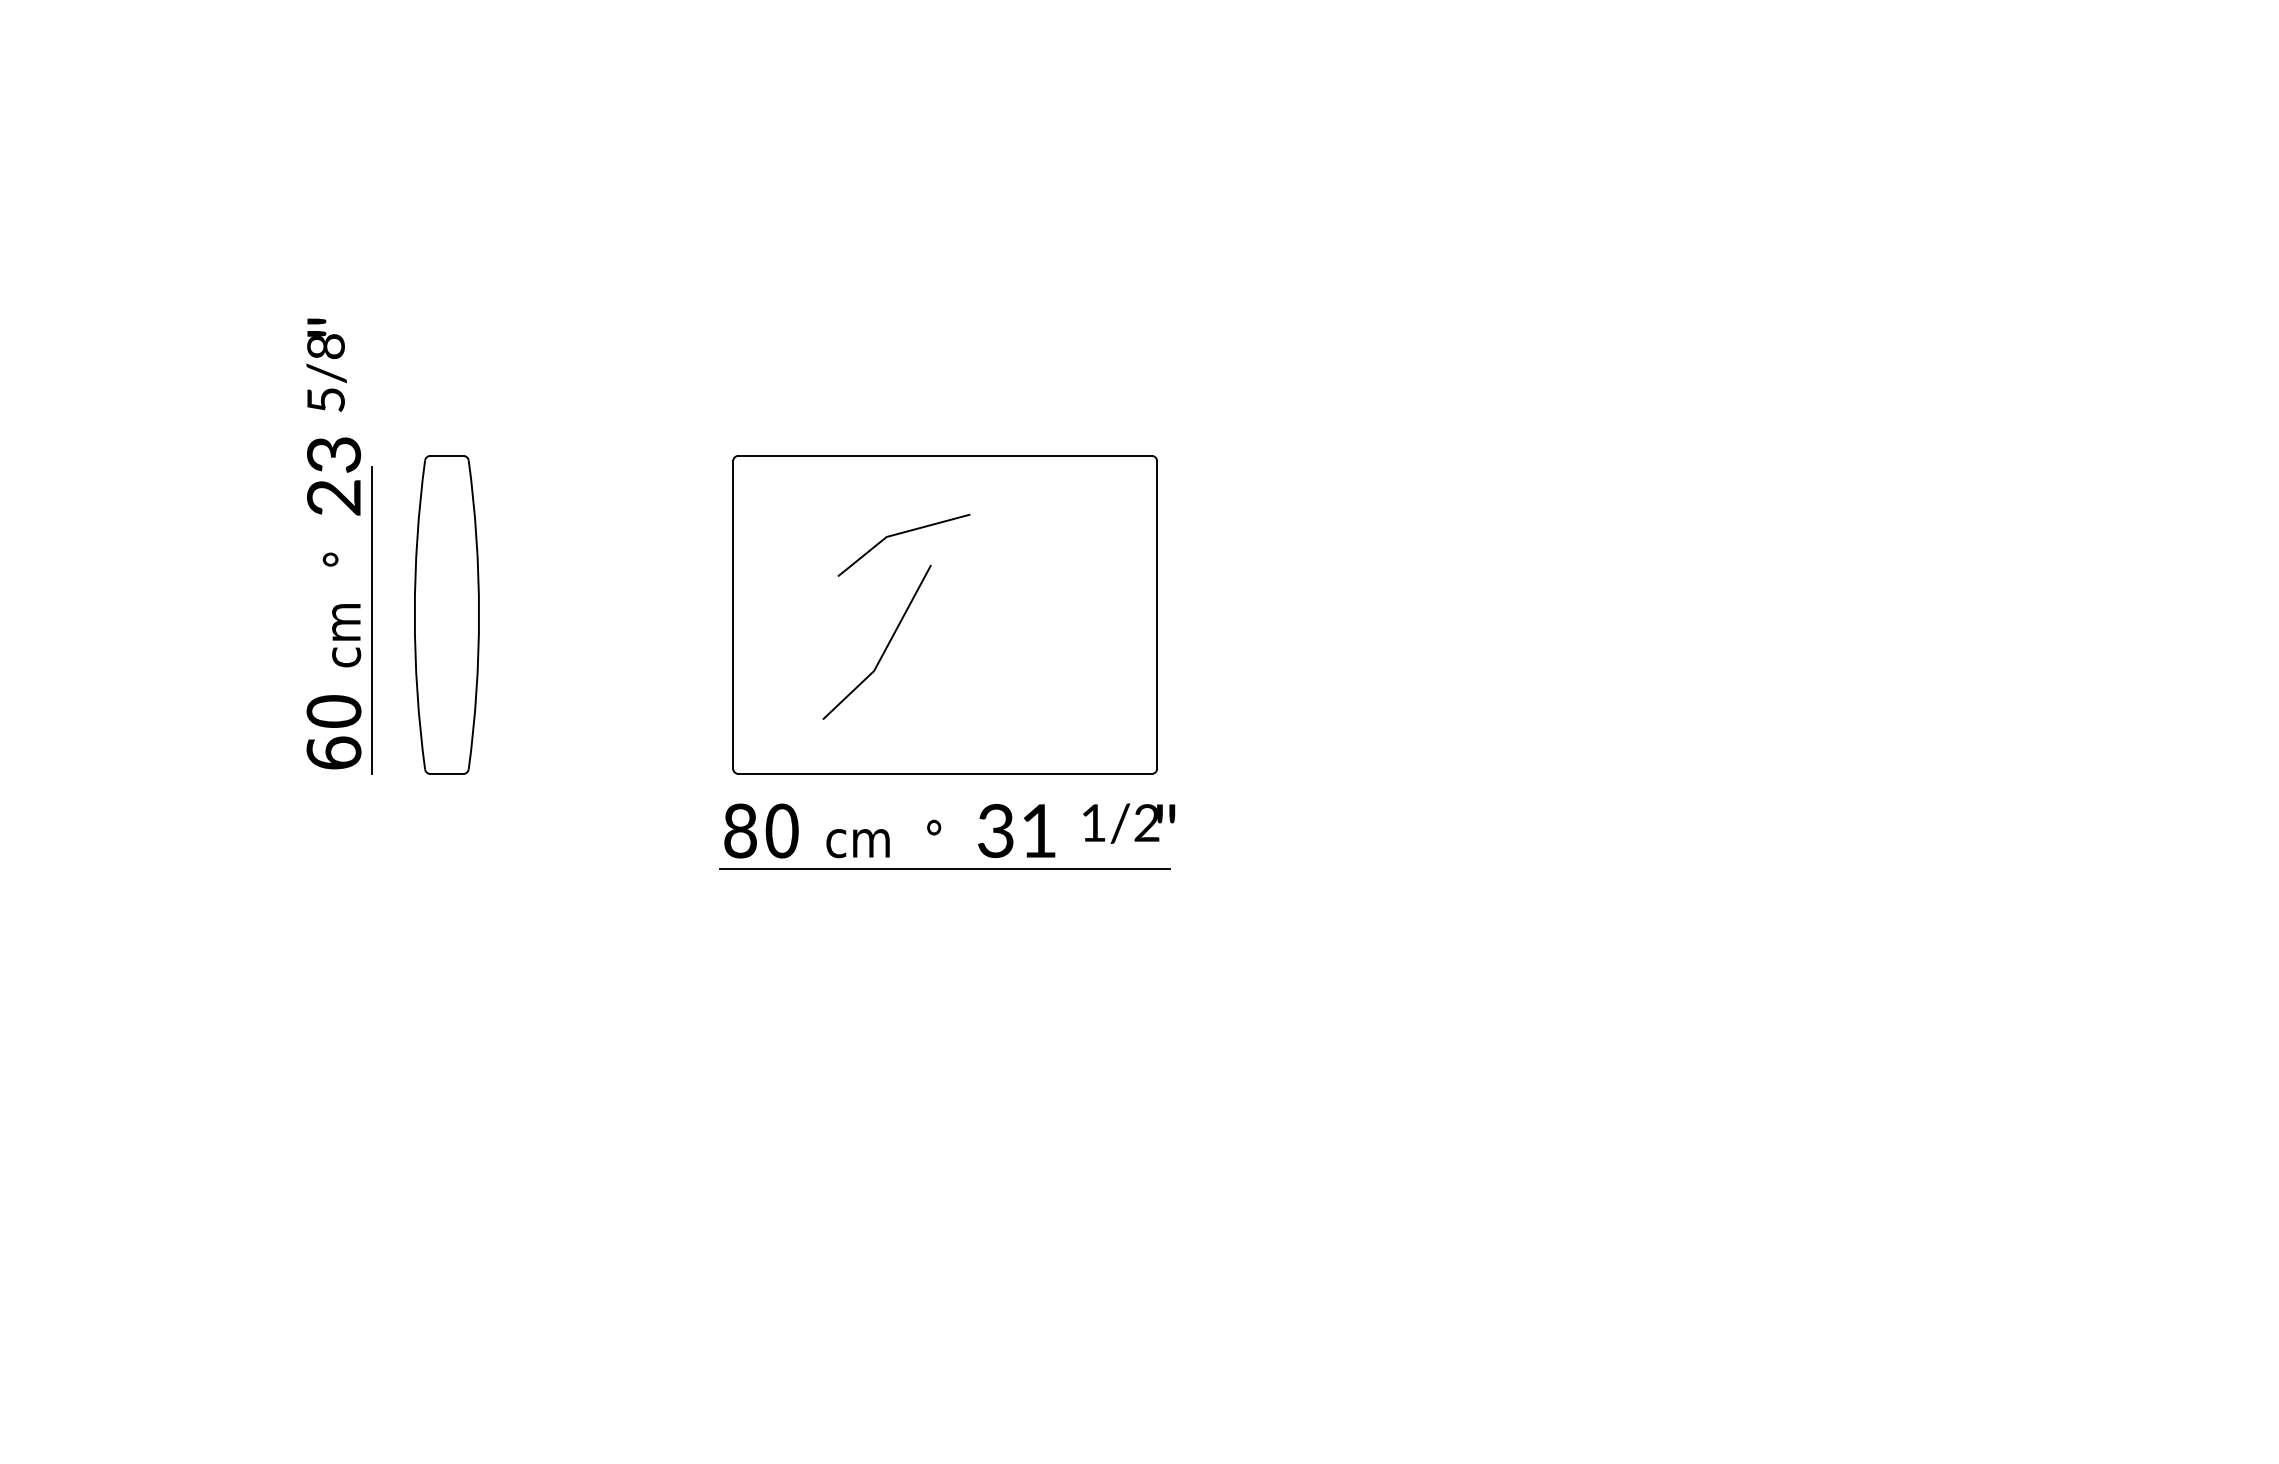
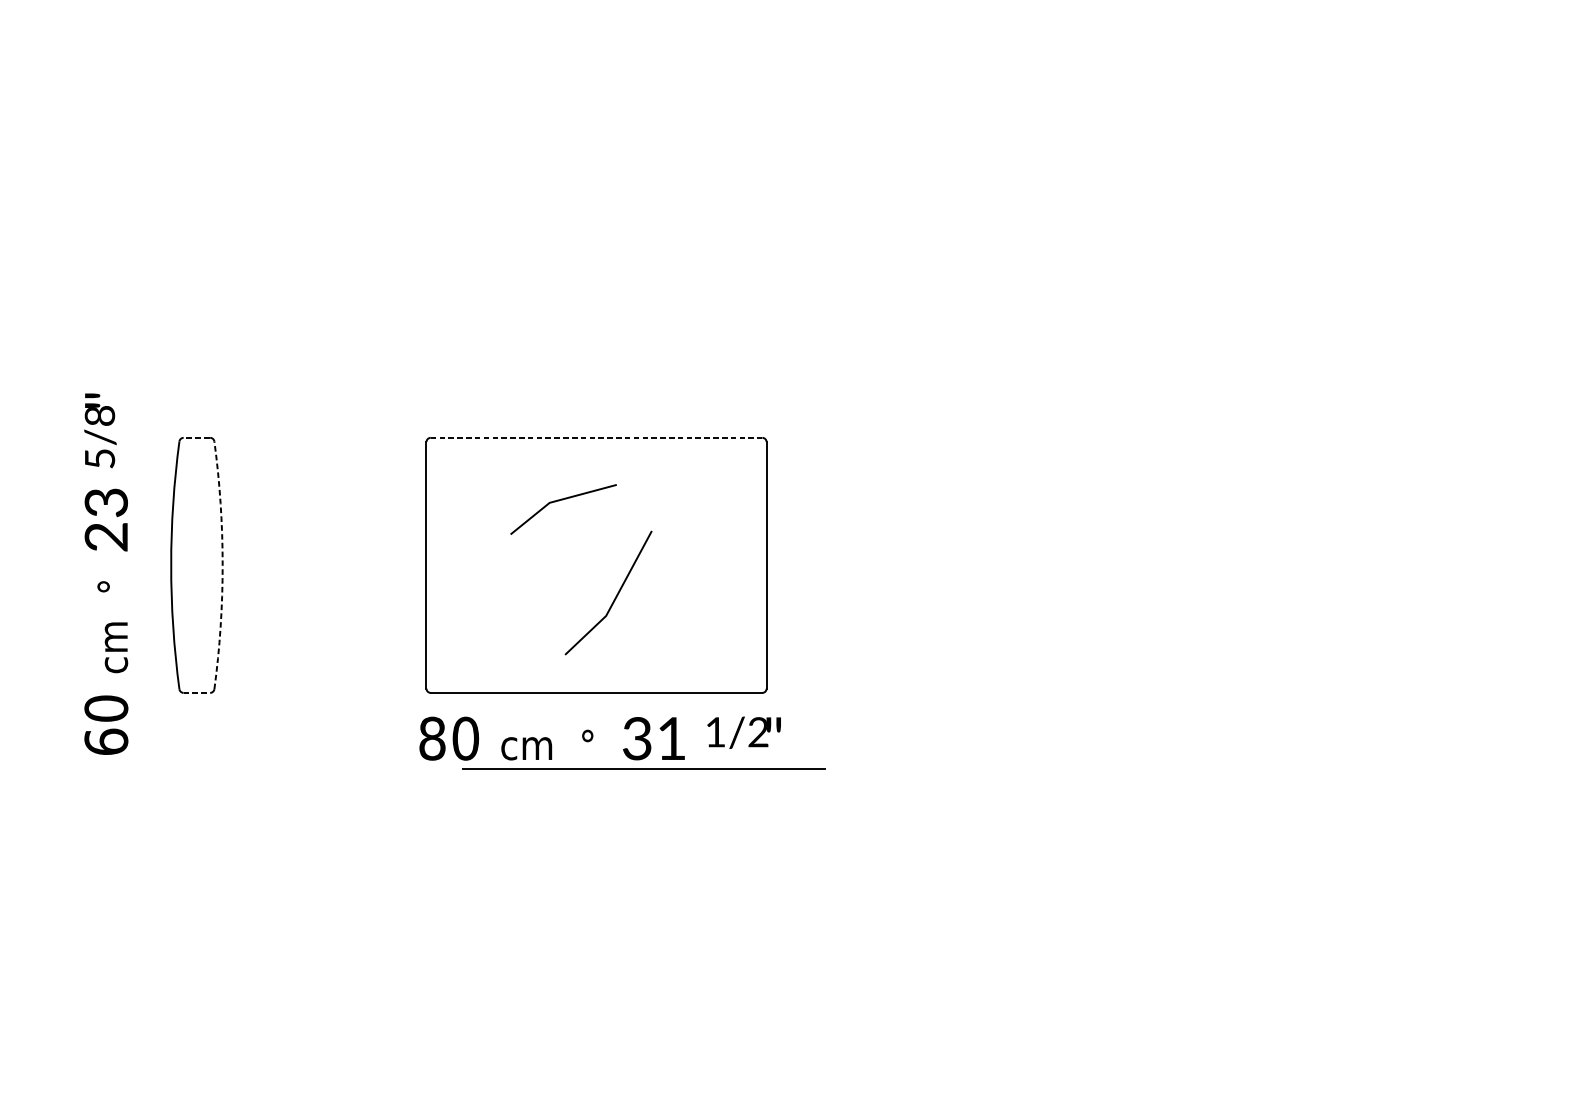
line: (446, 455) -> (196, 437), solid -> dashed
line: (945, 455) -> (596, 437), solid -> dashed
text: (333, 543) -> (105, 573), moved
arc: (479, 614) -> (223, 565), solid -> dashed
line: (372, 619) -> (137, 569), removed
line: (886, 645) -> (616, 595), moved
line: (447, 773) -> (197, 692), solid -> dashed
line: (944, 868) -> (643, 768), moved

